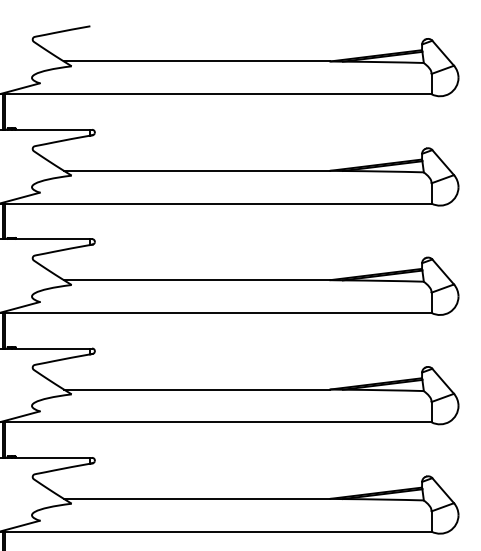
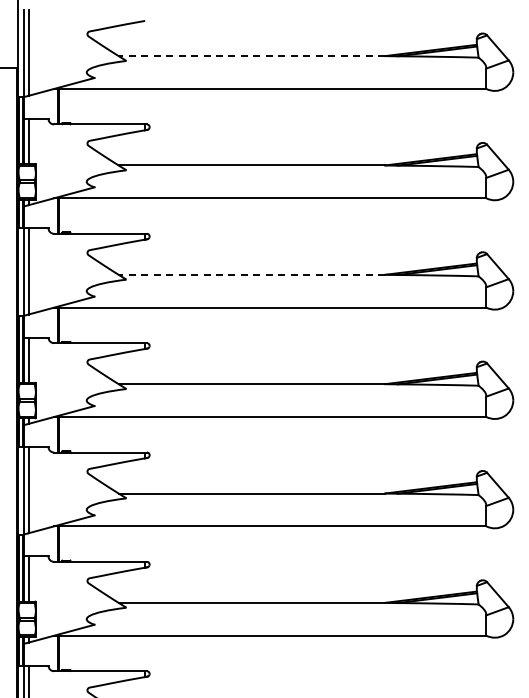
line: (196, 61) -> (251, 56), solid -> dashed
line: (196, 279) -> (251, 274), solid -> dashed

